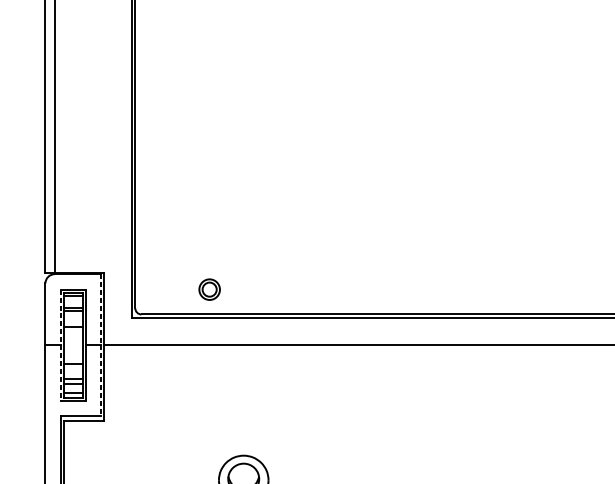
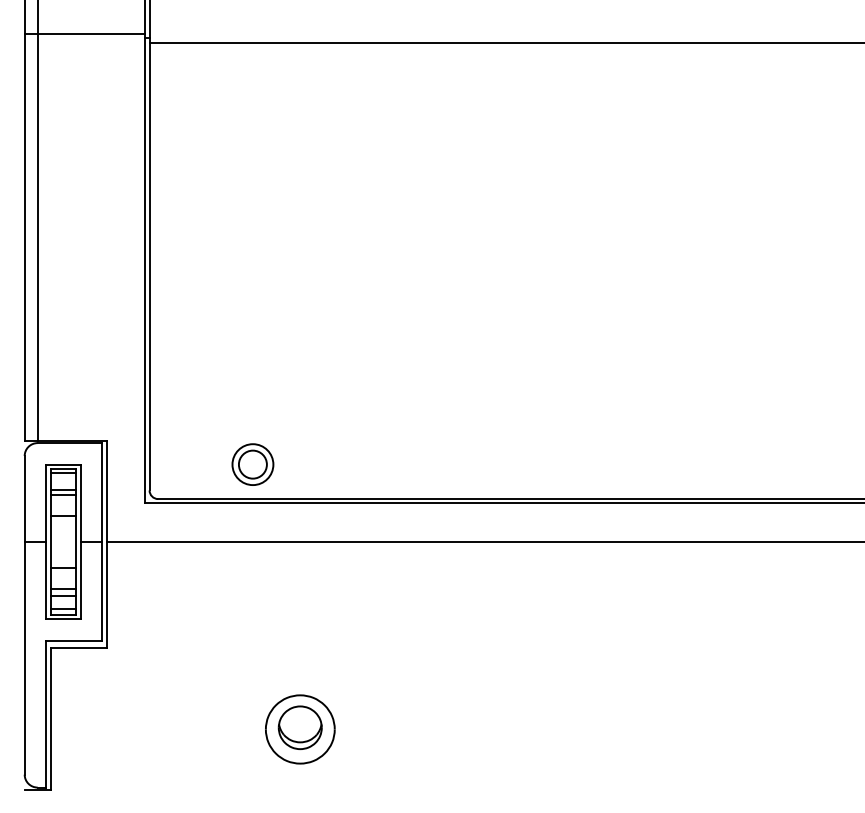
part: (209, 289) -> (252, 464), size x1.43
line: (101, 344) -> (102, 541), dashed -> solid
line: (61, 345) -> (46, 542), dashed -> solid

